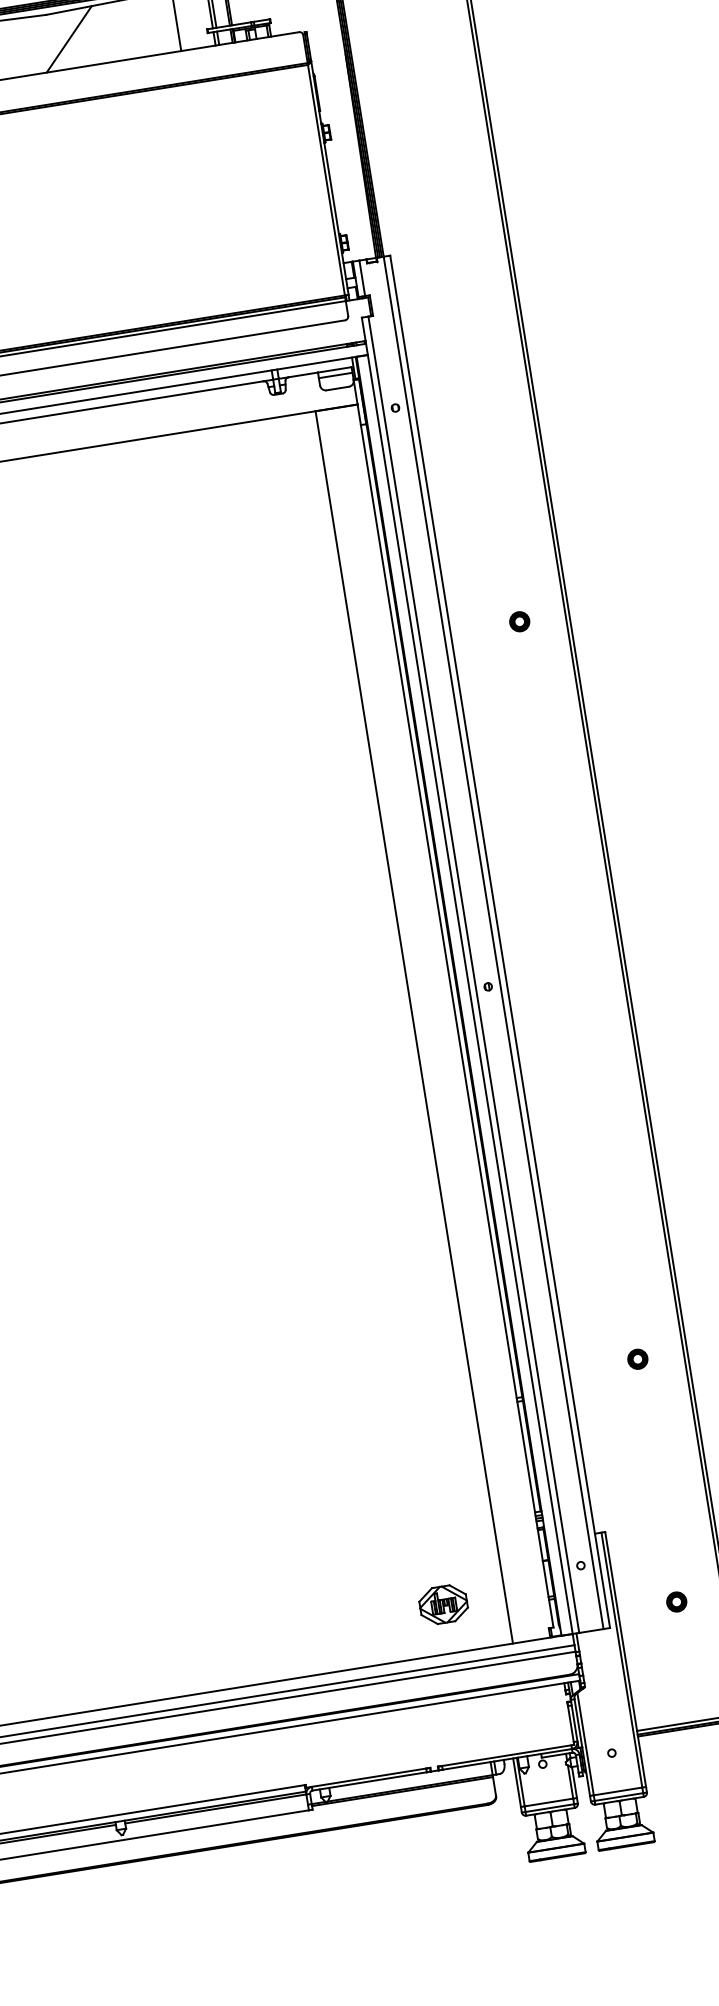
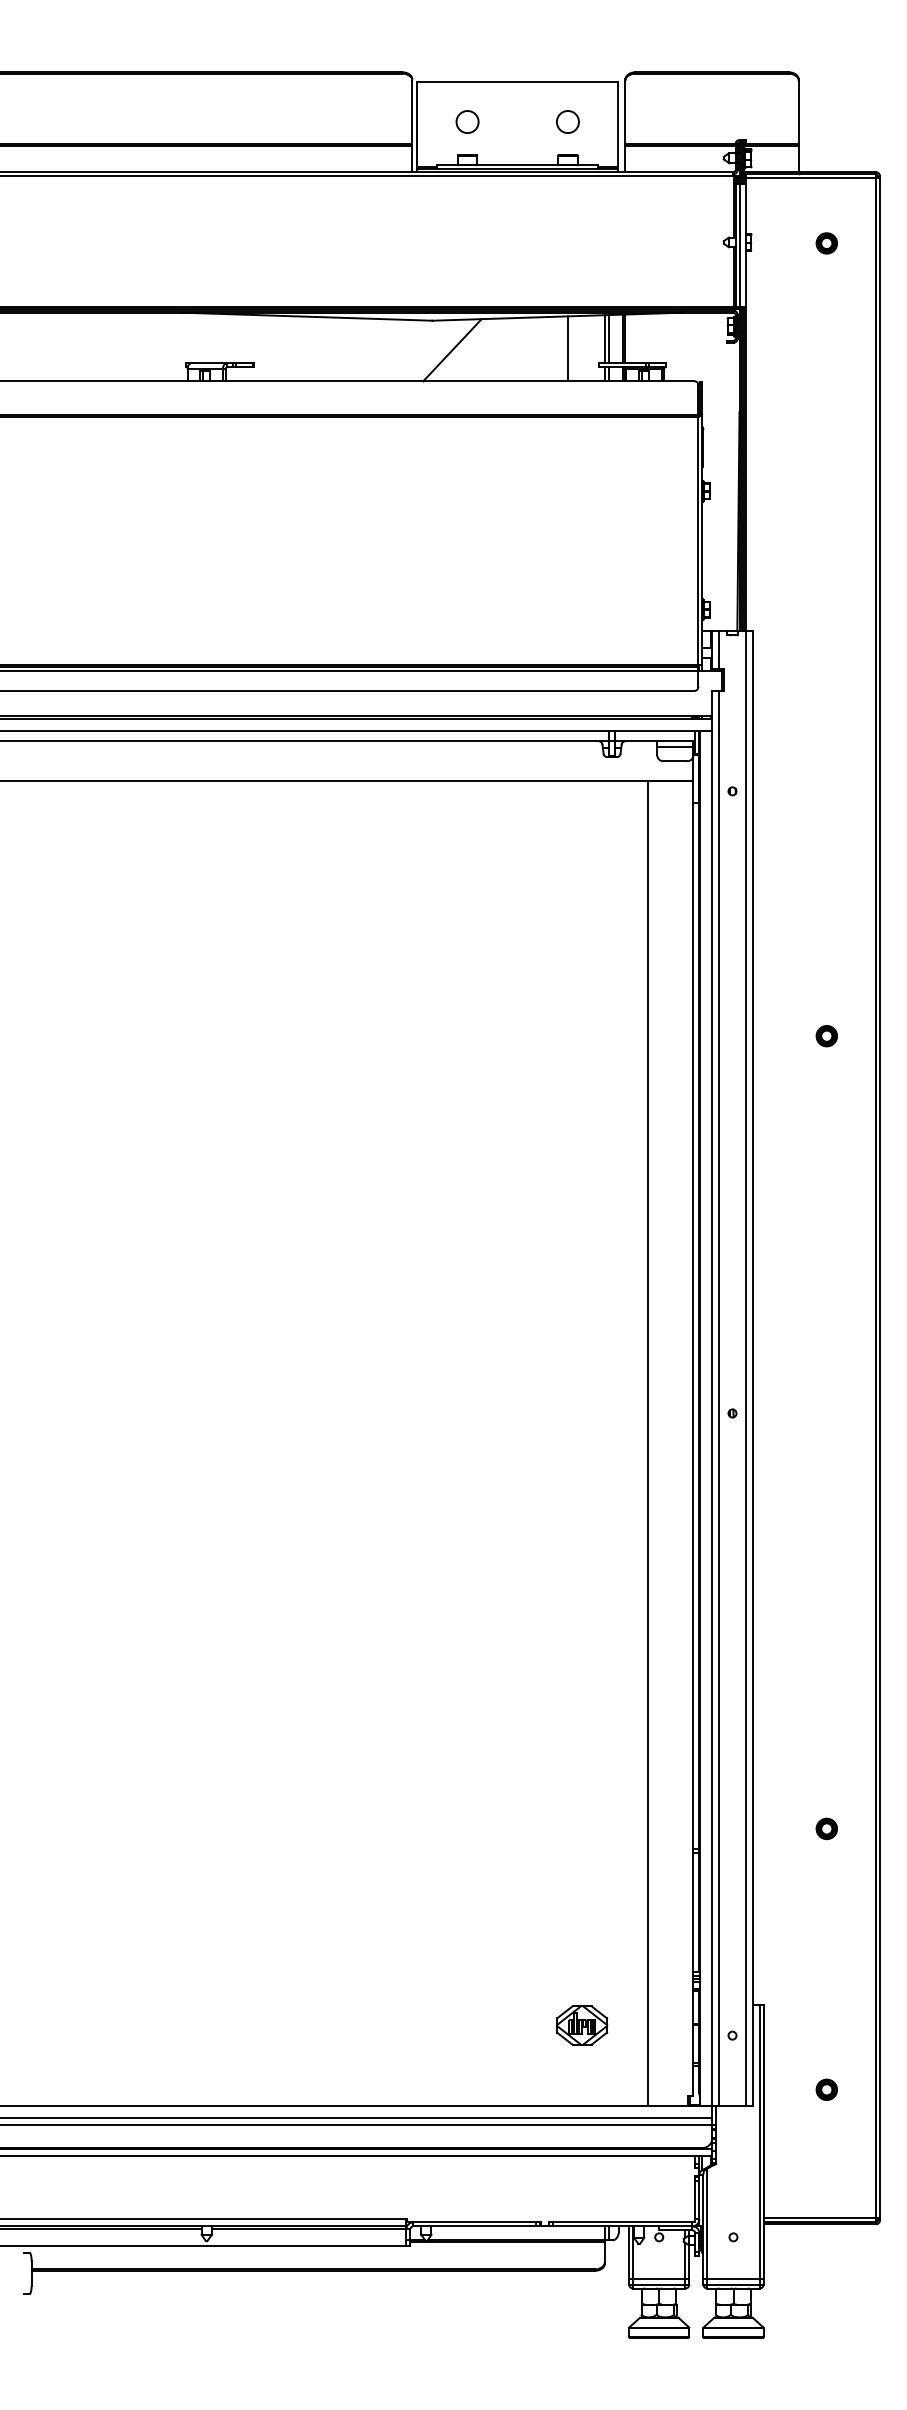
part: (444, 1604) -> (582, 2025), moved

